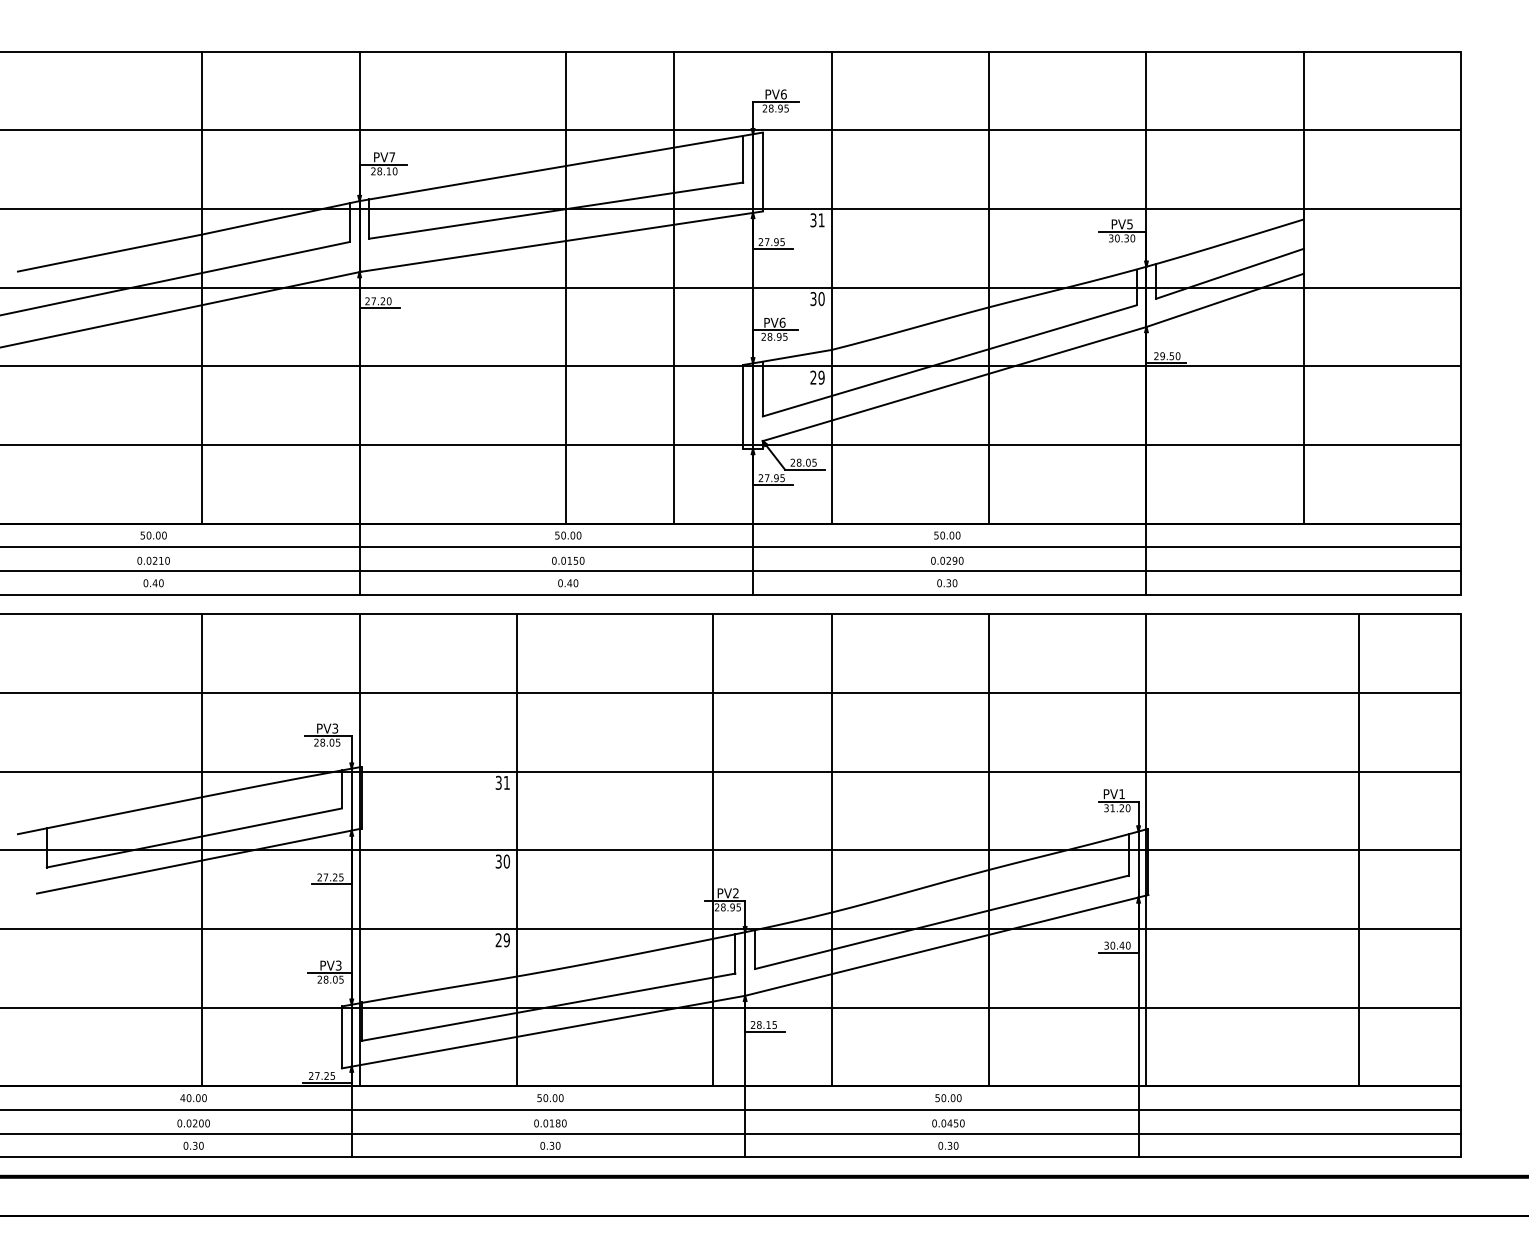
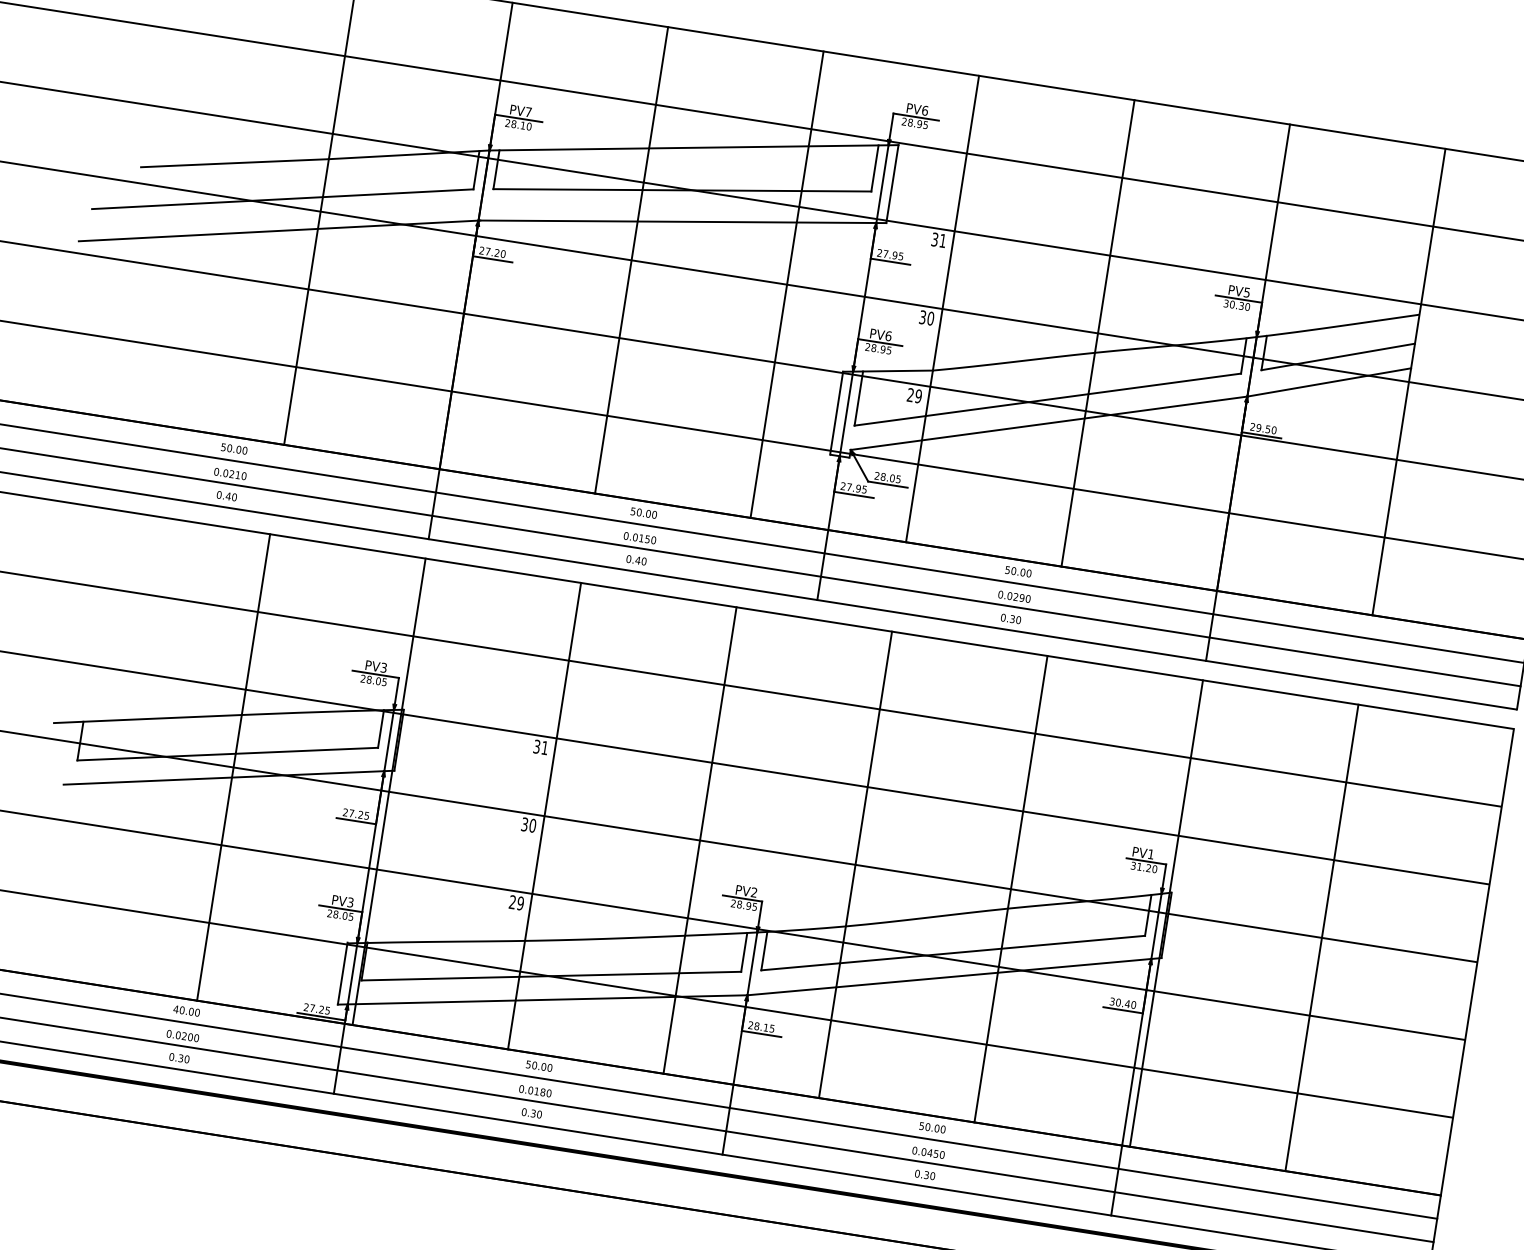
line: (565, 287) -> (631, 260), moved
line: (713, 850) -> (700, 840), moved
line: (1358, 850) -> (1321, 938), moved

